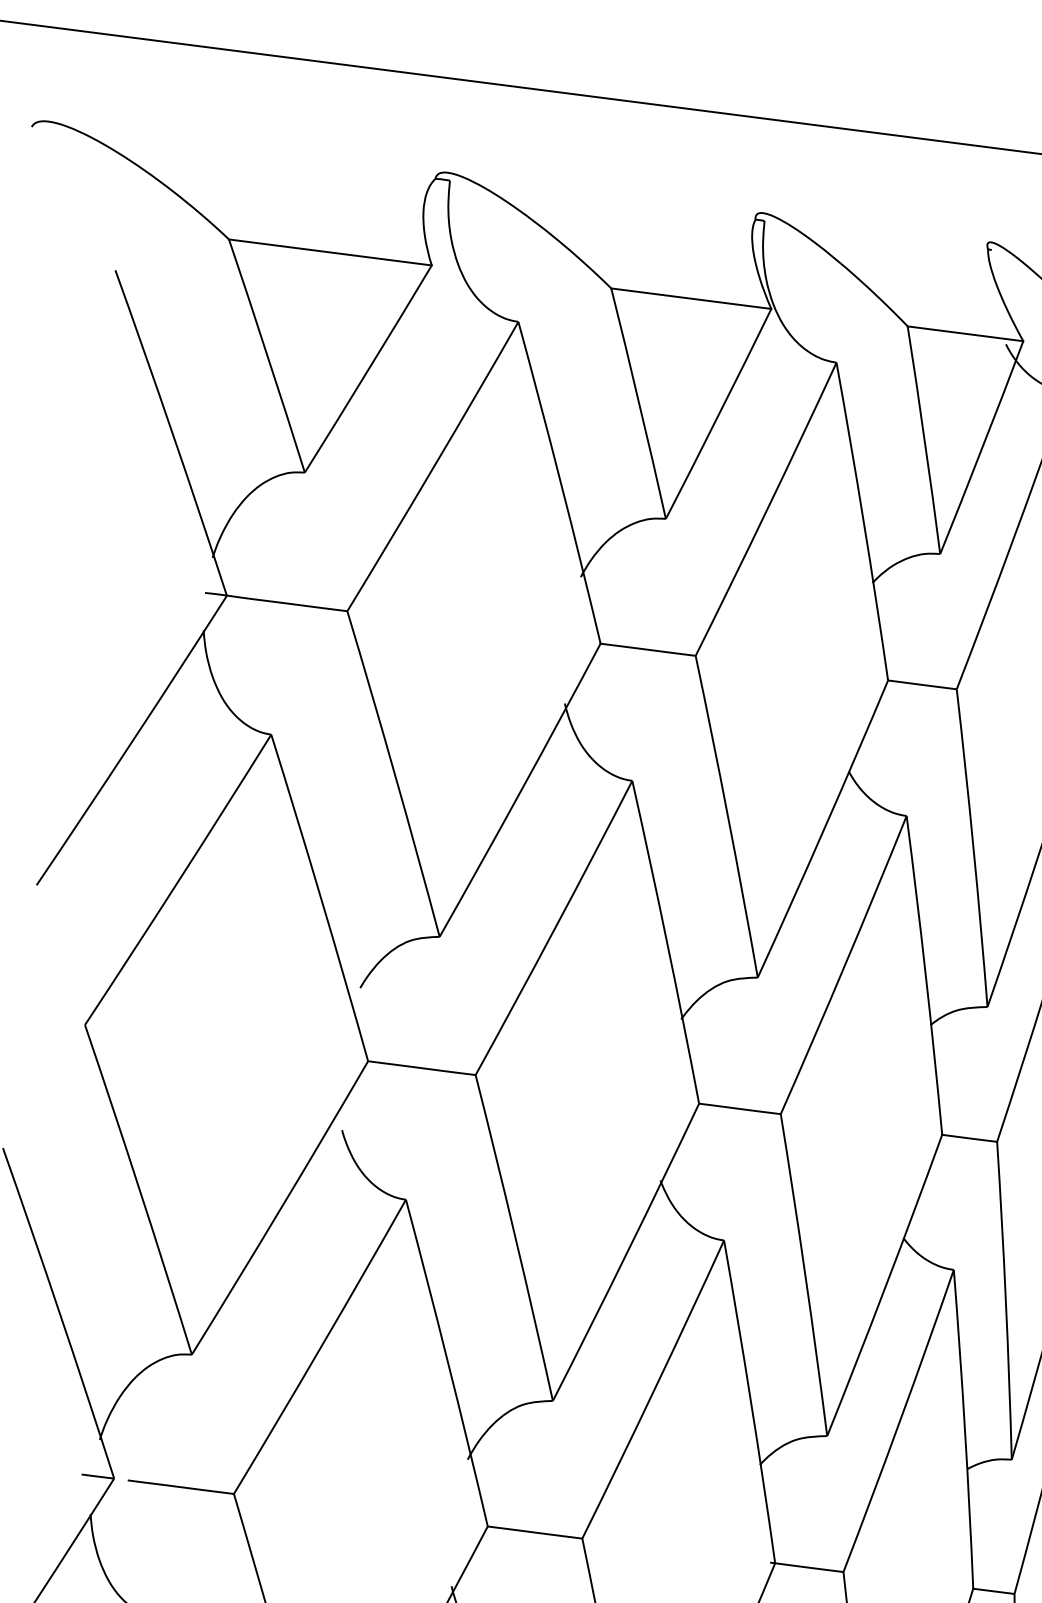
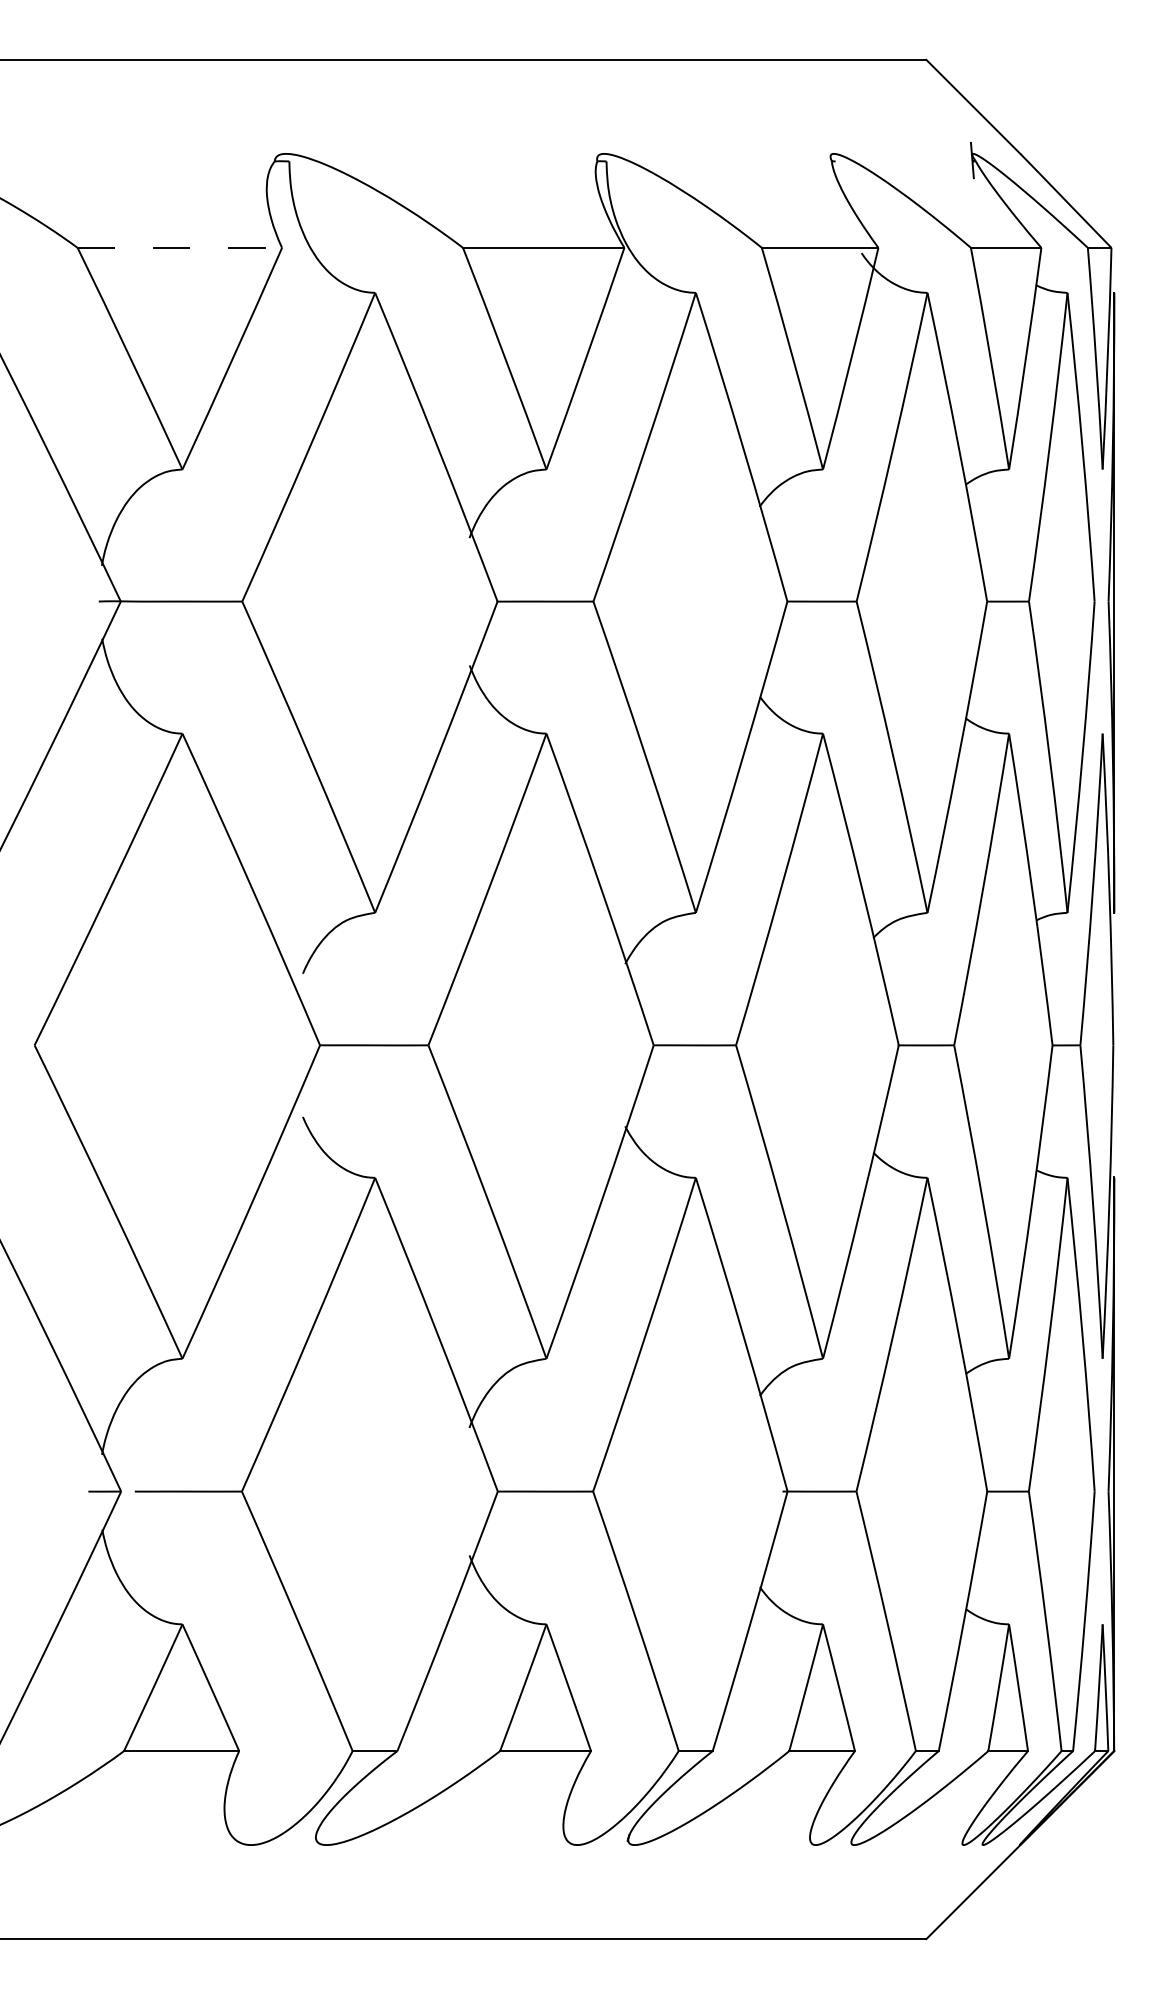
line: (331, 252) -> (180, 247), solid -> dashed

